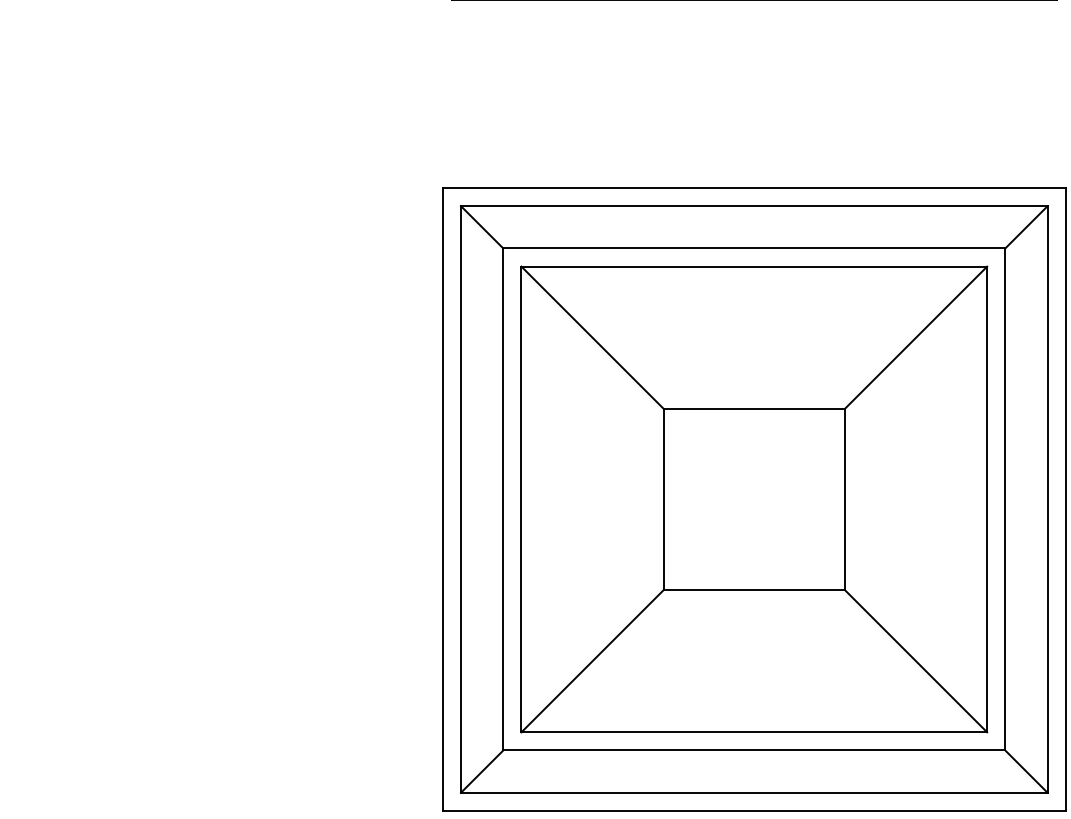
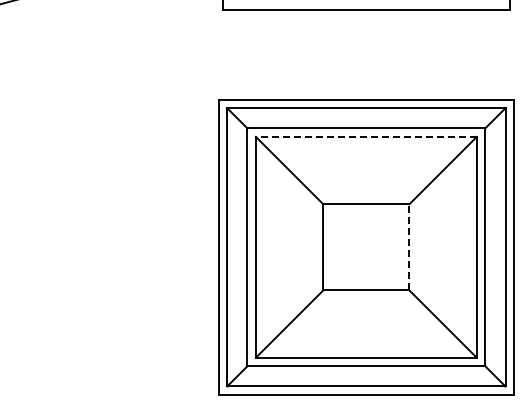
line: (752, 265) -> (365, 136), solid -> dashed
line: (845, 497) -> (409, 246), solid -> dashed

